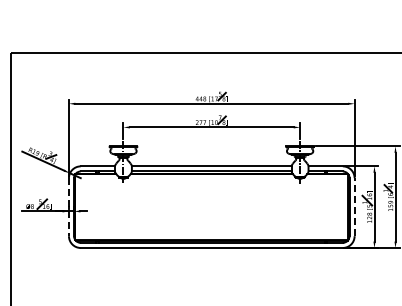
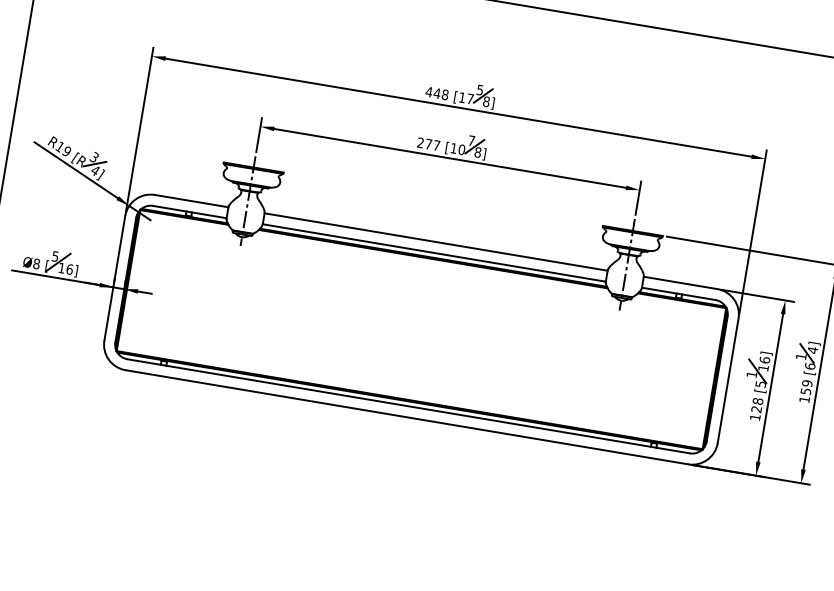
line: (354, 206) -> (728, 379), dashed -> solid
line: (68, 207) -> (113, 278), dashed -> solid

